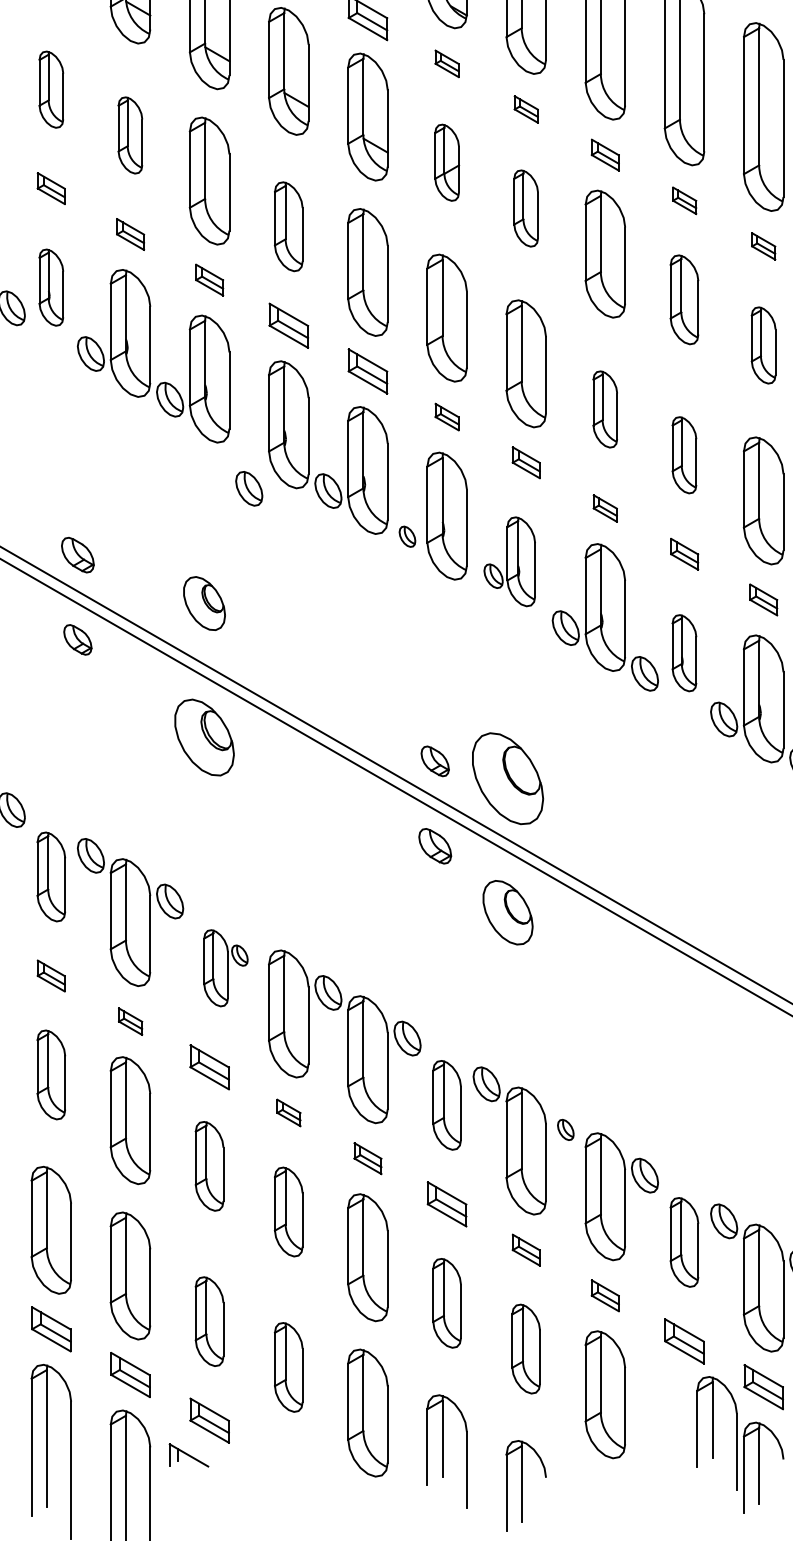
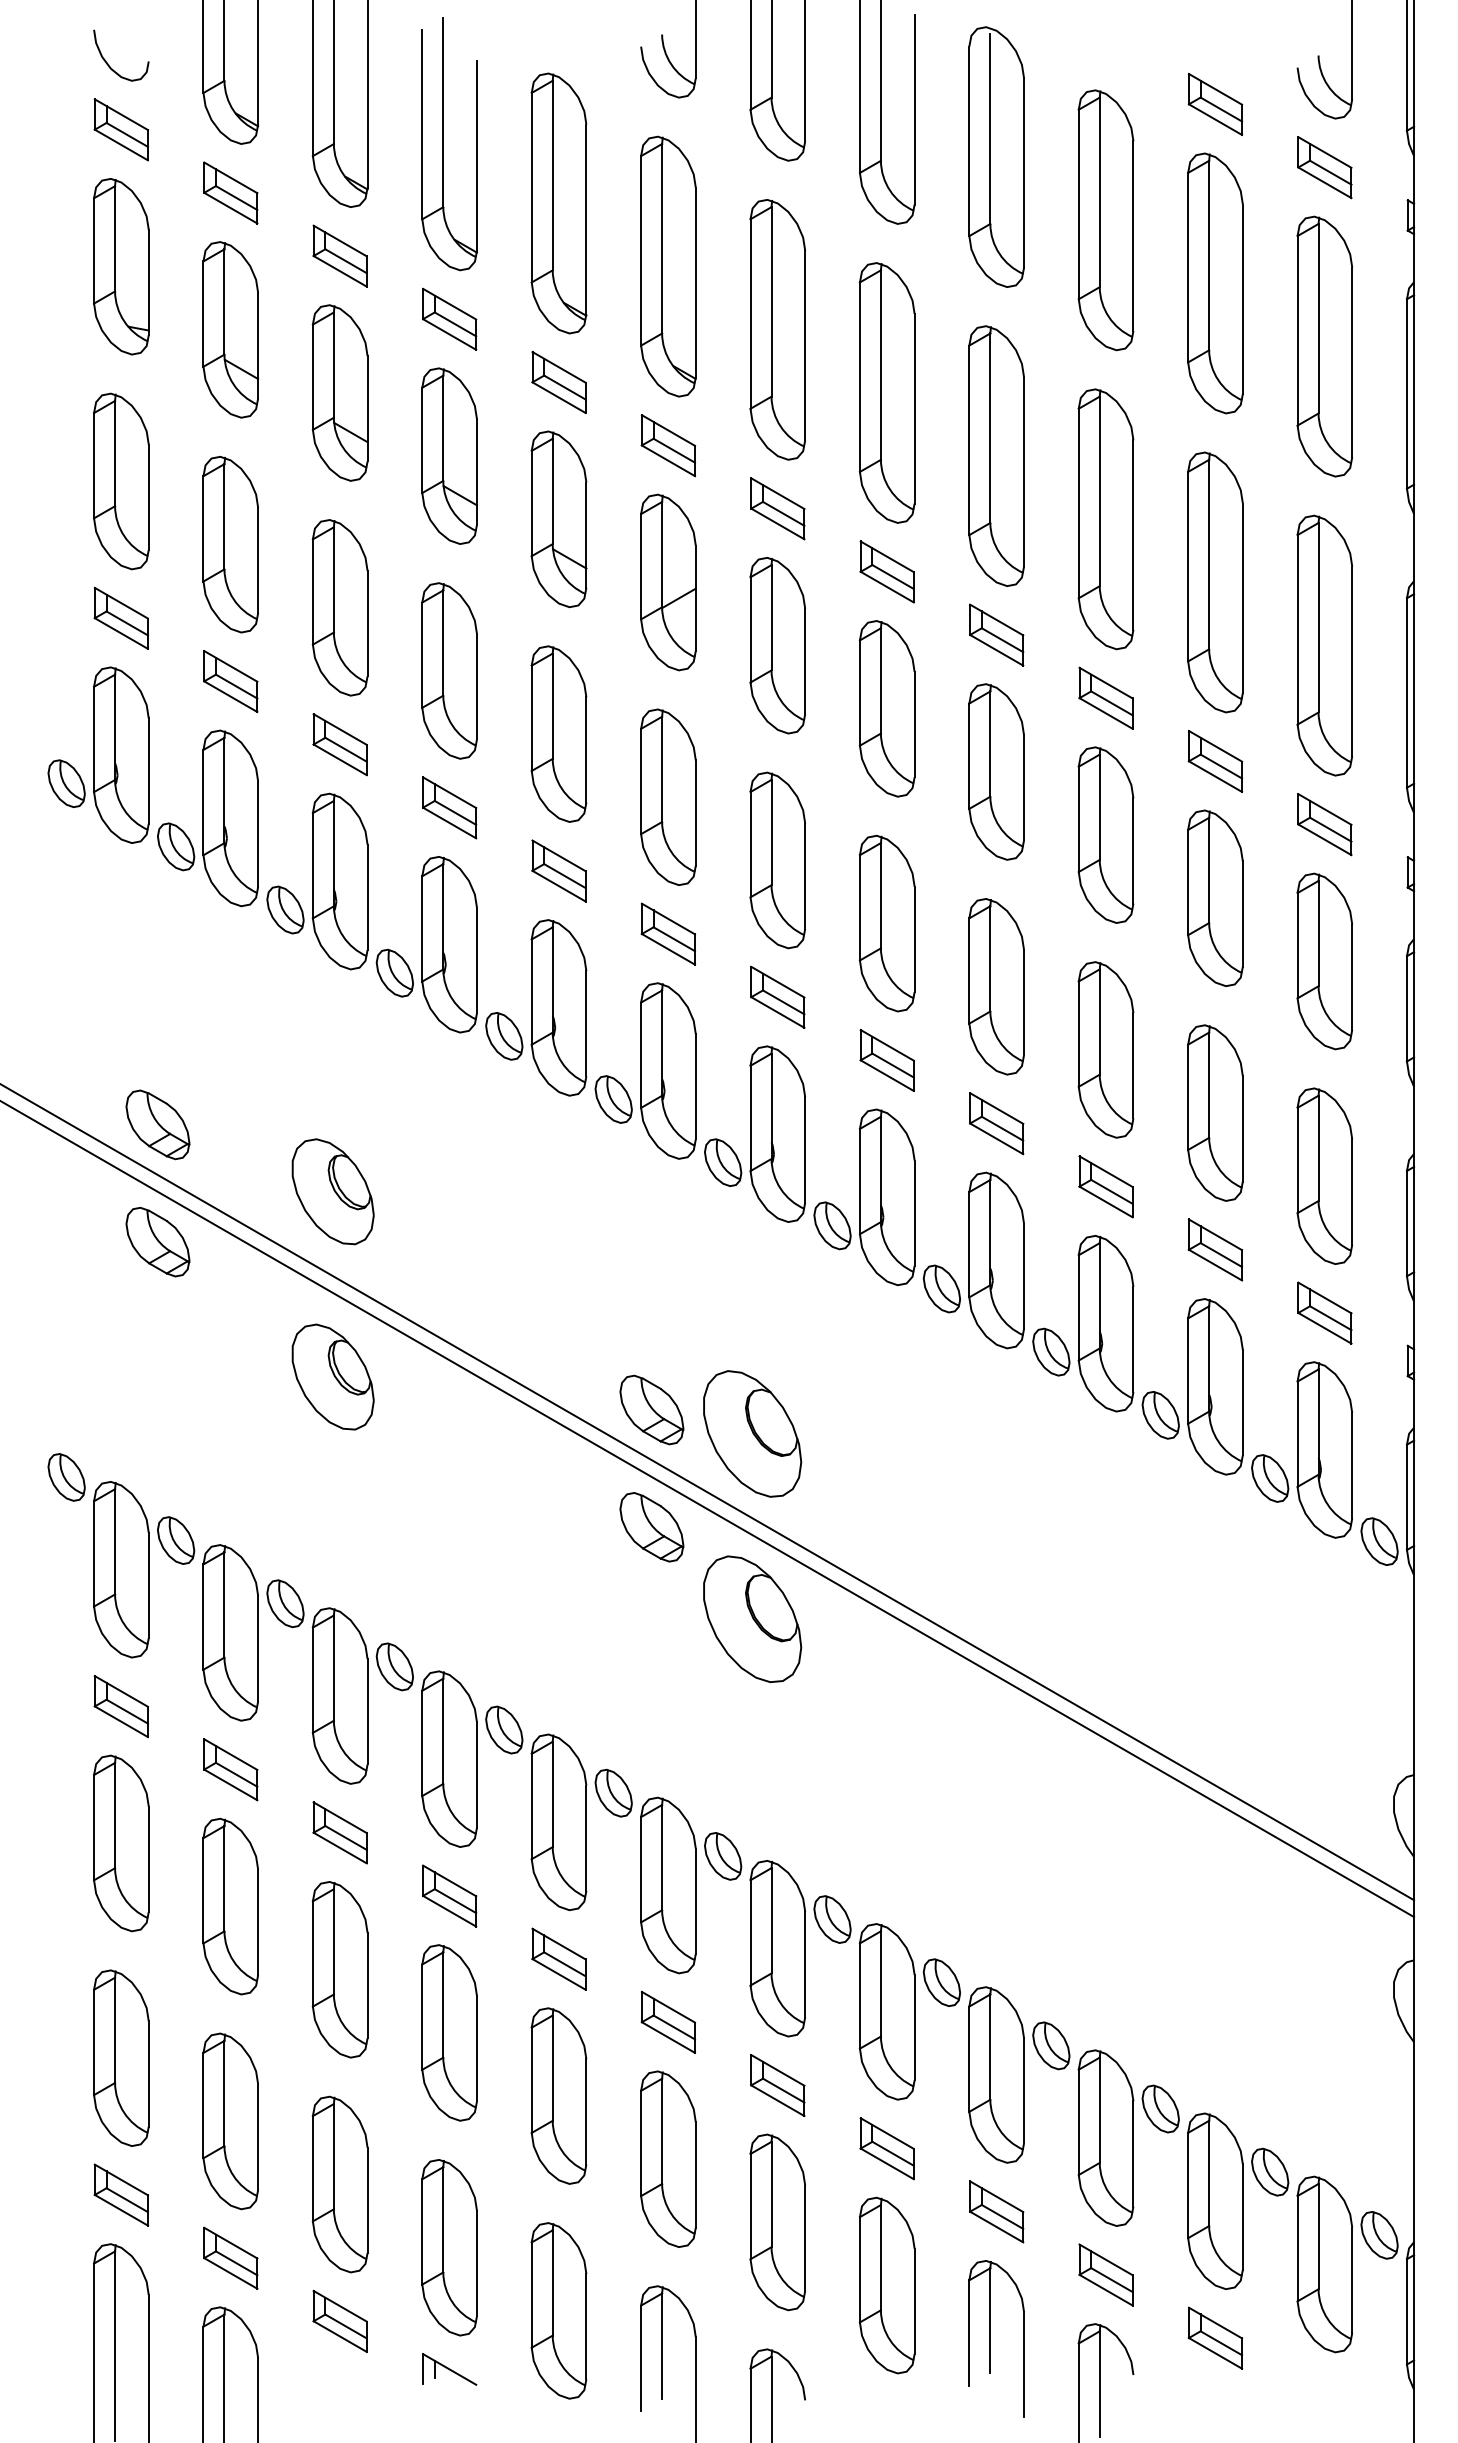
part: (447, 63) -> (668, 445), size x1.67
part: (51, 89) -> (121, 481), size x1.67
part: (526, 109) -> (777, 508), size x1.67
part: (130, 135) -> (230, 544), size x1.67
part: (604, 154) -> (886, 571), size x1.43
part: (447, 162) -> (668, 582), size x1.67
part: (50, 188) -> (120, 617), size x1.43
part: (684, 200) -> (996, 634), size x1.67
part: (526, 208) -> (777, 645), size x1.67
part: (288, 226) -> (449, 670), size x1.43
part: (130, 234) -> (230, 681), size x1.43
part: (763, 245) -> (1105, 697), size x1.67
part: (209, 279) -> (339, 744), size x1.43
part: (51, 287) -> (121, 754), size x1.67
part: (684, 299) -> (996, 771), size x1.43
part: (763, 345) -> (1105, 834), size x1.67
part: (604, 409) -> (886, 923), size x1.67
part: (447, 416) -> (668, 933), size x1.67
part: (684, 455) -> (996, 986), size x1.67
part: (526, 462) -> (777, 996), size x1.43
part: (248, 488) -> (394, 972), moved
part: (604, 508) -> (886, 1060), size x1.67
part: (407, 536) -> (613, 1099), size x1.67
part: (77, 554) -> (157, 1124), size x1.43
part: (684, 554) -> (996, 1123), size x1.43
part: (509, 561) -> (754, 1133), size x1.43
part: (763, 599) -> (1105, 1186), size x1.43
part: (204, 603) -> (332, 1191), size x1.43
part: (77, 639) -> (157, 1241), size x1.67
part: (684, 653) -> (996, 1260), size x1.67
part: (434, 761) -> (651, 1409), size x1.67
part: (434, 846) -> (651, 1527), size x1.43
part: (51, 876) -> (121, 1569), size x1.43
part: (507, 912) -> (752, 1618), size x1.43
part: (225, 967) -> (362, 1695), size x1.67
part: (50, 975) -> (120, 1706), size x1.43
part: (130, 1021) -> (230, 1769), size x1.67
part: (51, 1074) -> (121, 1843), size x1.43
part: (447, 1105) -> (668, 1885), size x1.43
part: (288, 1112) -> (449, 1895), size x1.67
part: (565, 1129) -> (832, 1919), size x1.67
part: (367, 1158) -> (558, 1958), size x1.43
part: (209, 1166) -> (339, 1969), size x1.43
part: (288, 1211) -> (449, 2032), size x1.43
part: (684, 1242) -> (996, 2074), size x1.43
part: (526, 1250) -> (777, 2085), size x1.43
part: (604, 1295) -> (886, 2148), size x1.43
part: (447, 1302) -> (668, 2158), size x1.43
part: (209, 1321) -> (339, 2184), size x1.43
part: (526, 1349) -> (777, 2222), size x1.43
part: (288, 1367) -> (449, 2247), size x1.43
part: (717, 1433) -> (996, 2338), moved
part: (188, 1455) -> (449, 2369), moved

